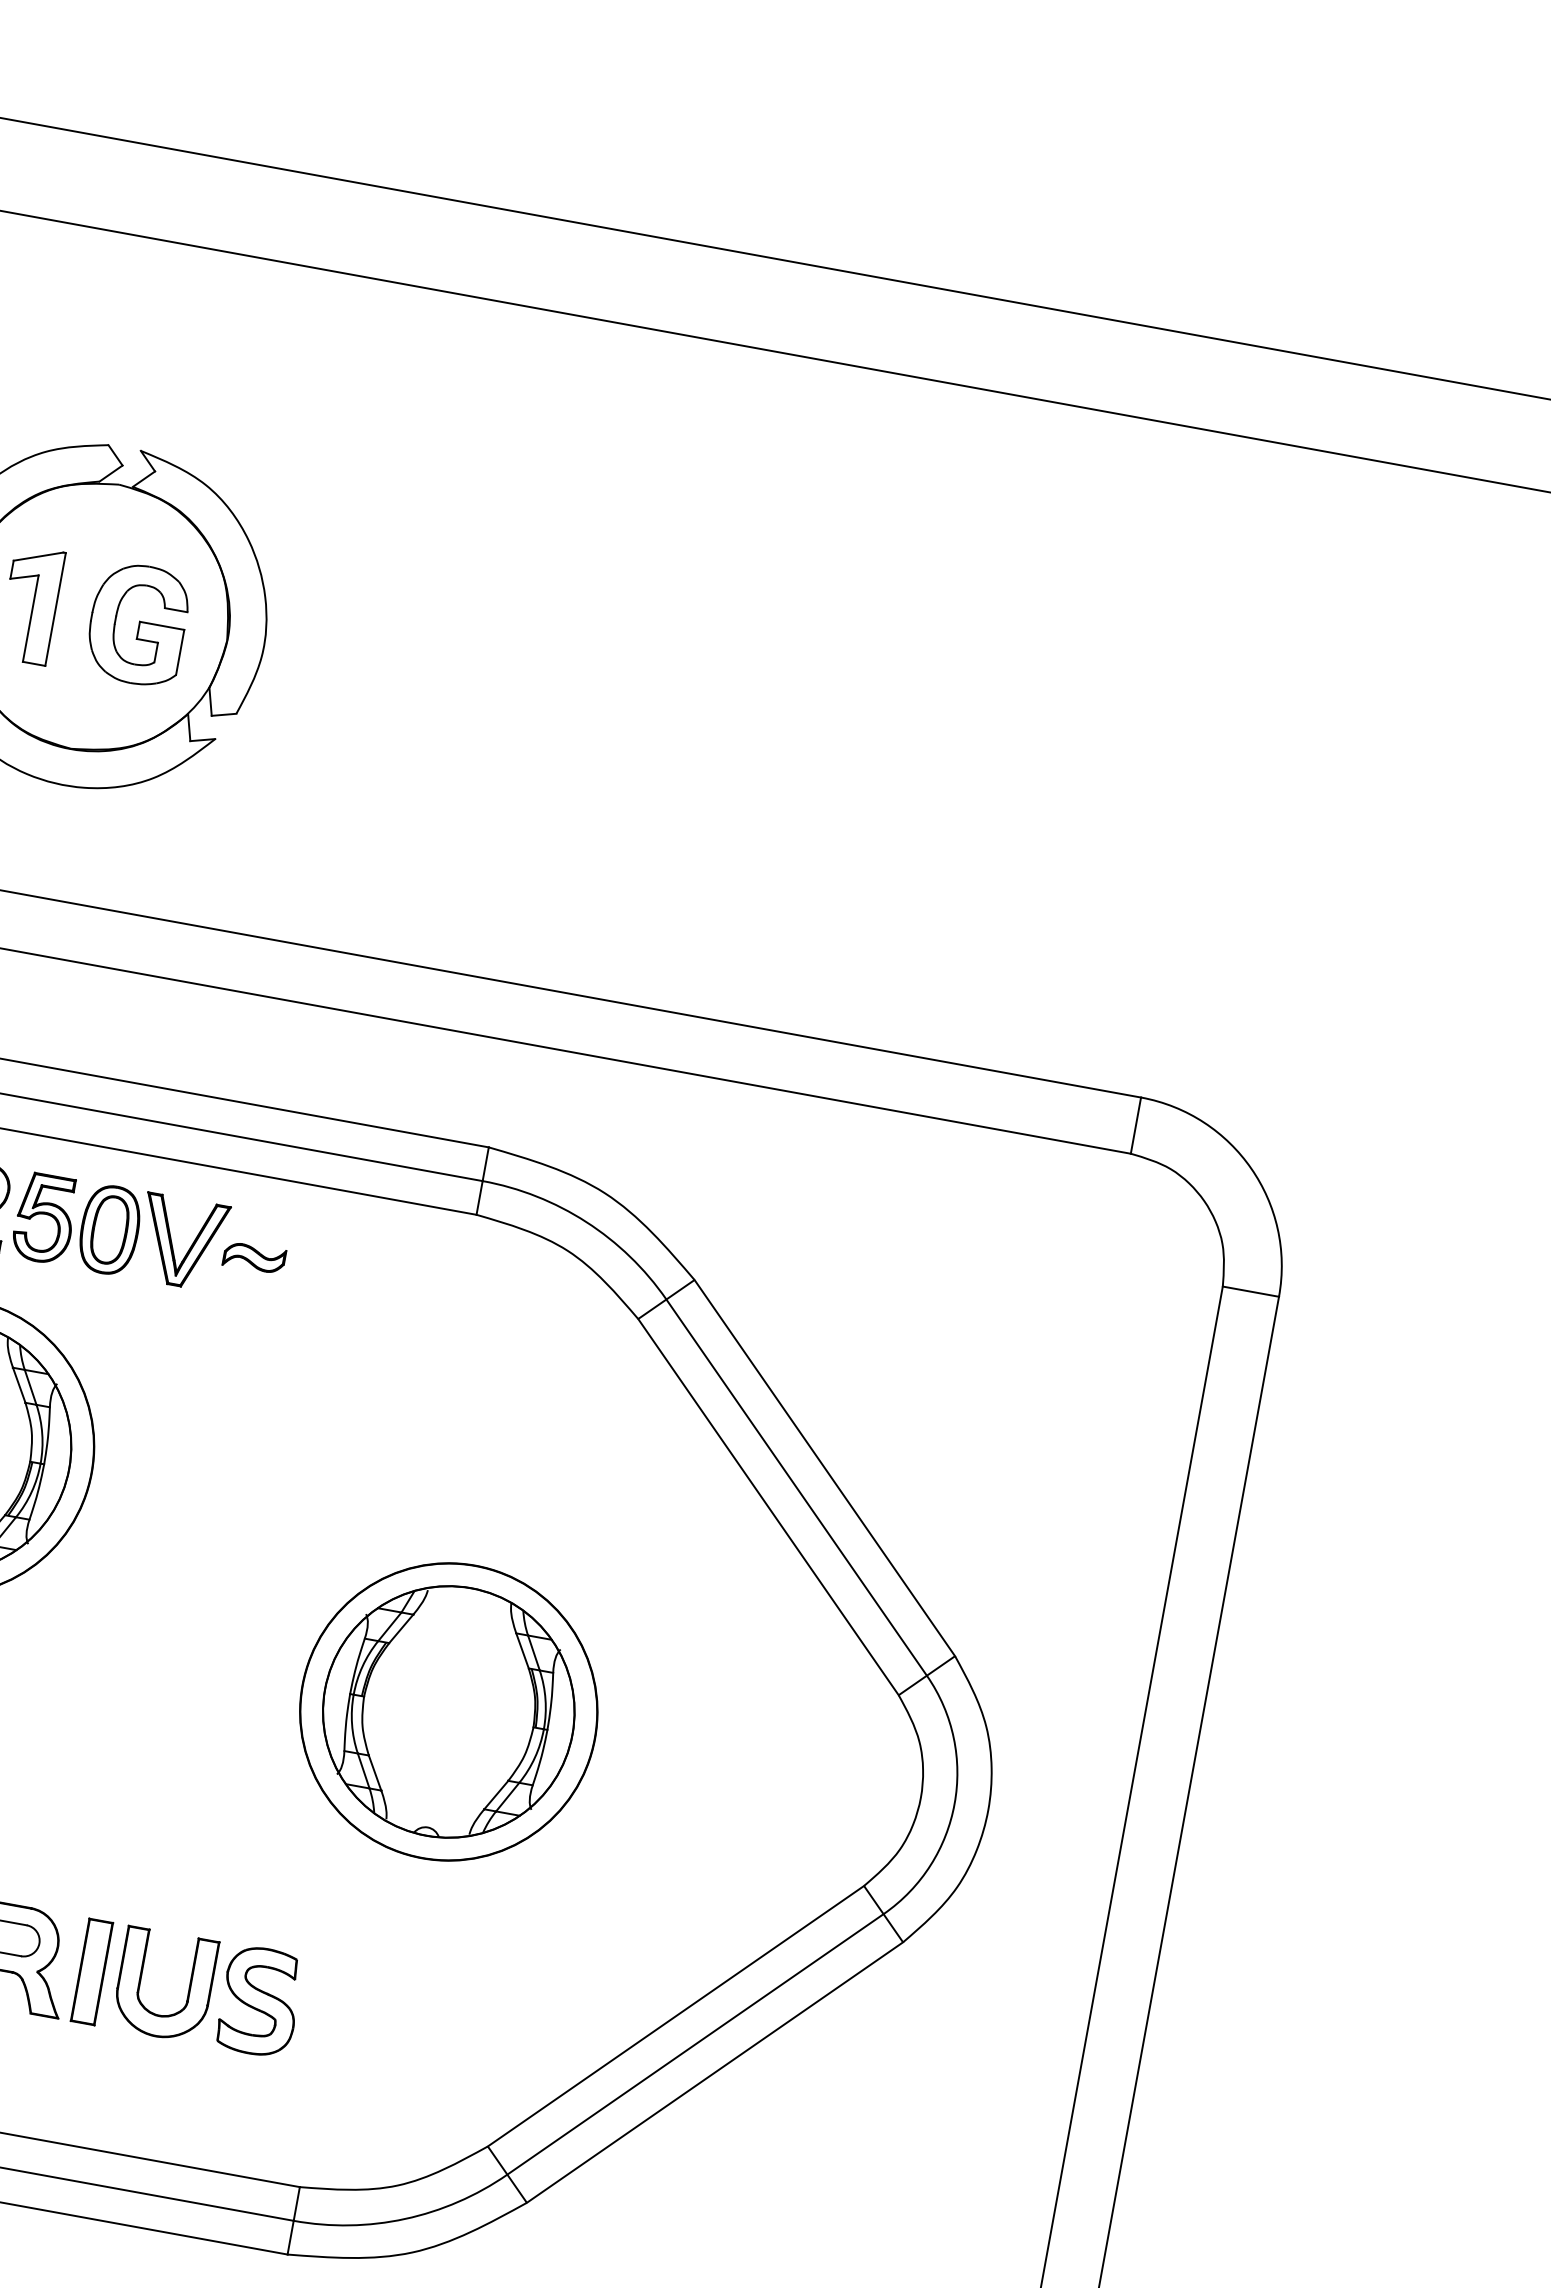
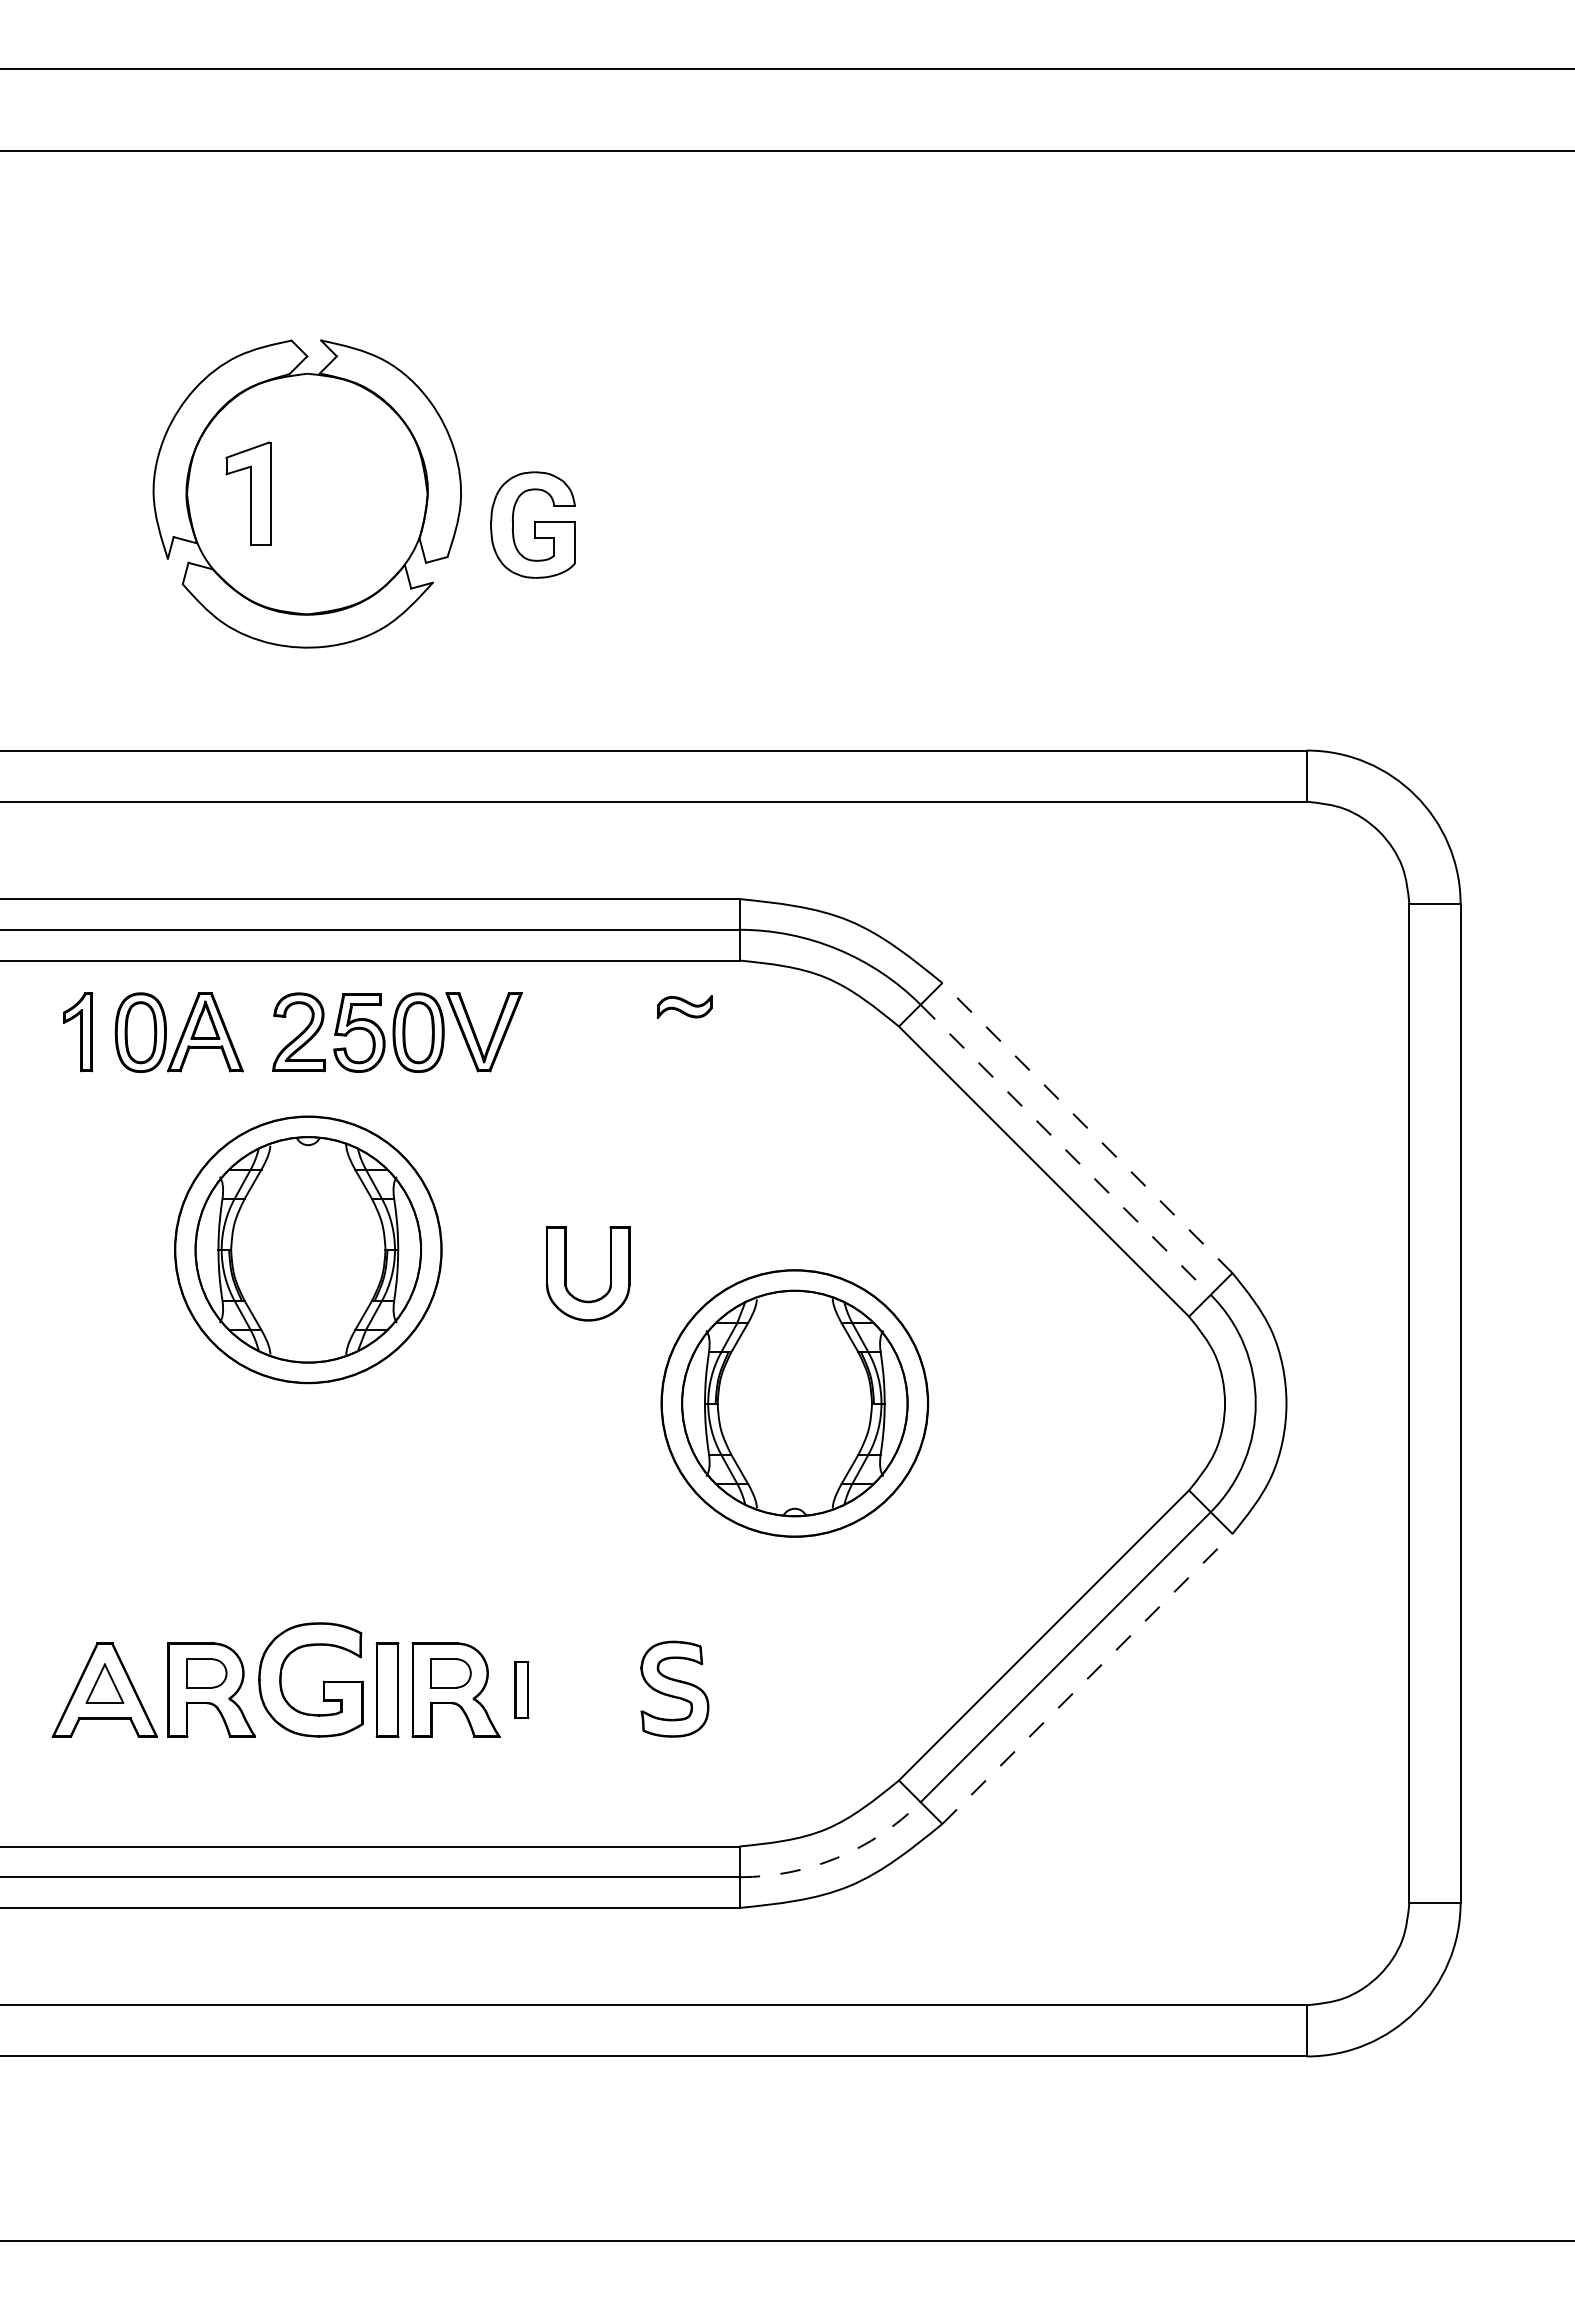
part: (137, 623) -> (532, 524), moved
part: (254, 1257) -> (684, 1006), moved
line: (825, 1467) -> (1087, 1127), solid -> dashed
line: (797, 1488) -> (1066, 1150), solid -> dashed
part: (91, 1971) -> (521, 1689), size x0.6
part: (141, 1980) -> (566, 1273), moved
line: (715, 2072) -> (1087, 1678), solid -> dashed
arc: (405, 2218) -> (837, 1857), solid -> dashed

